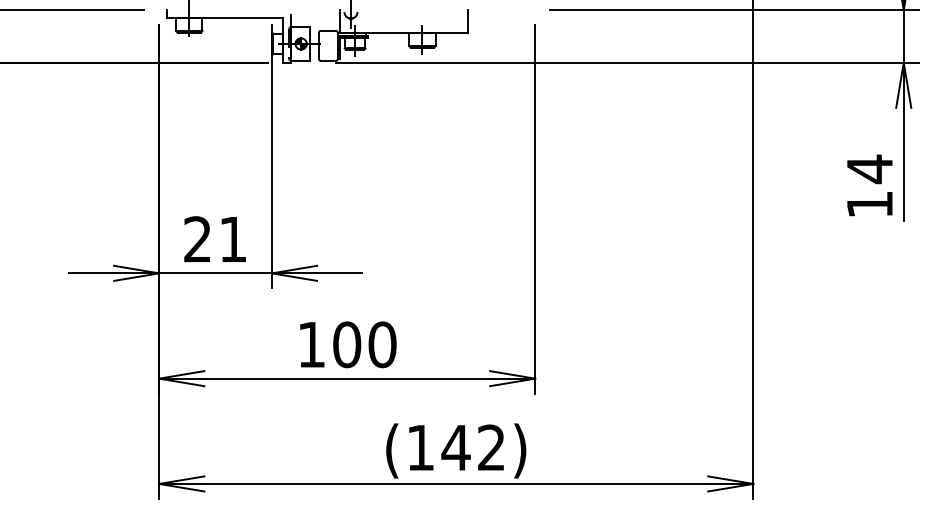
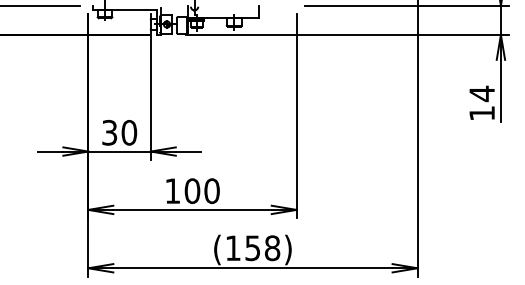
text: (215, 238) -> (119, 132), 21 -> 30
text: (473, 448) -> (262, 248), (142) -> (158)

